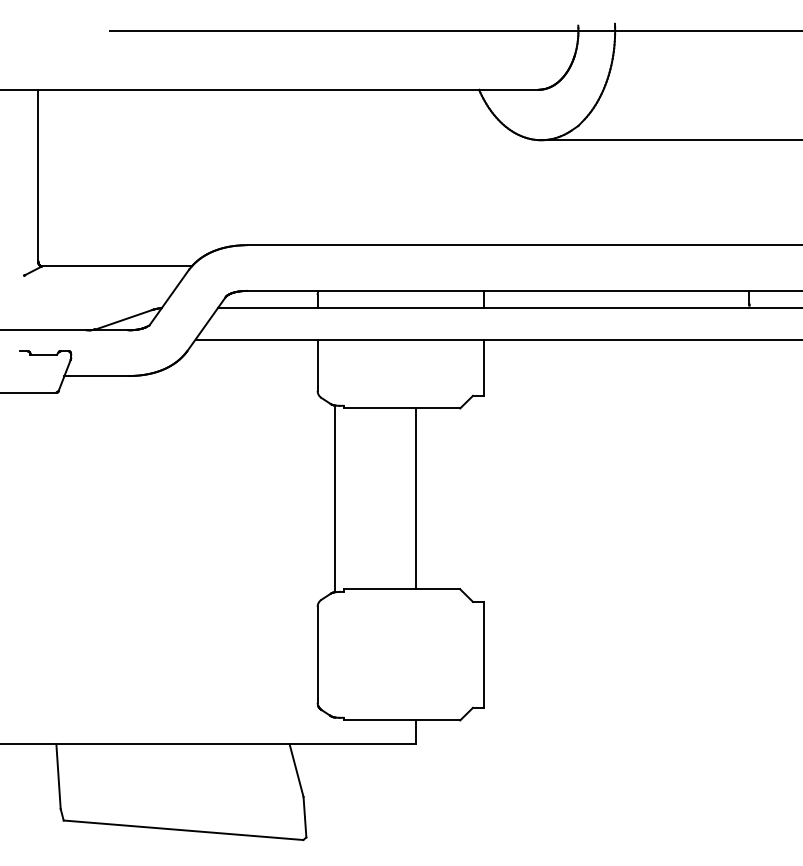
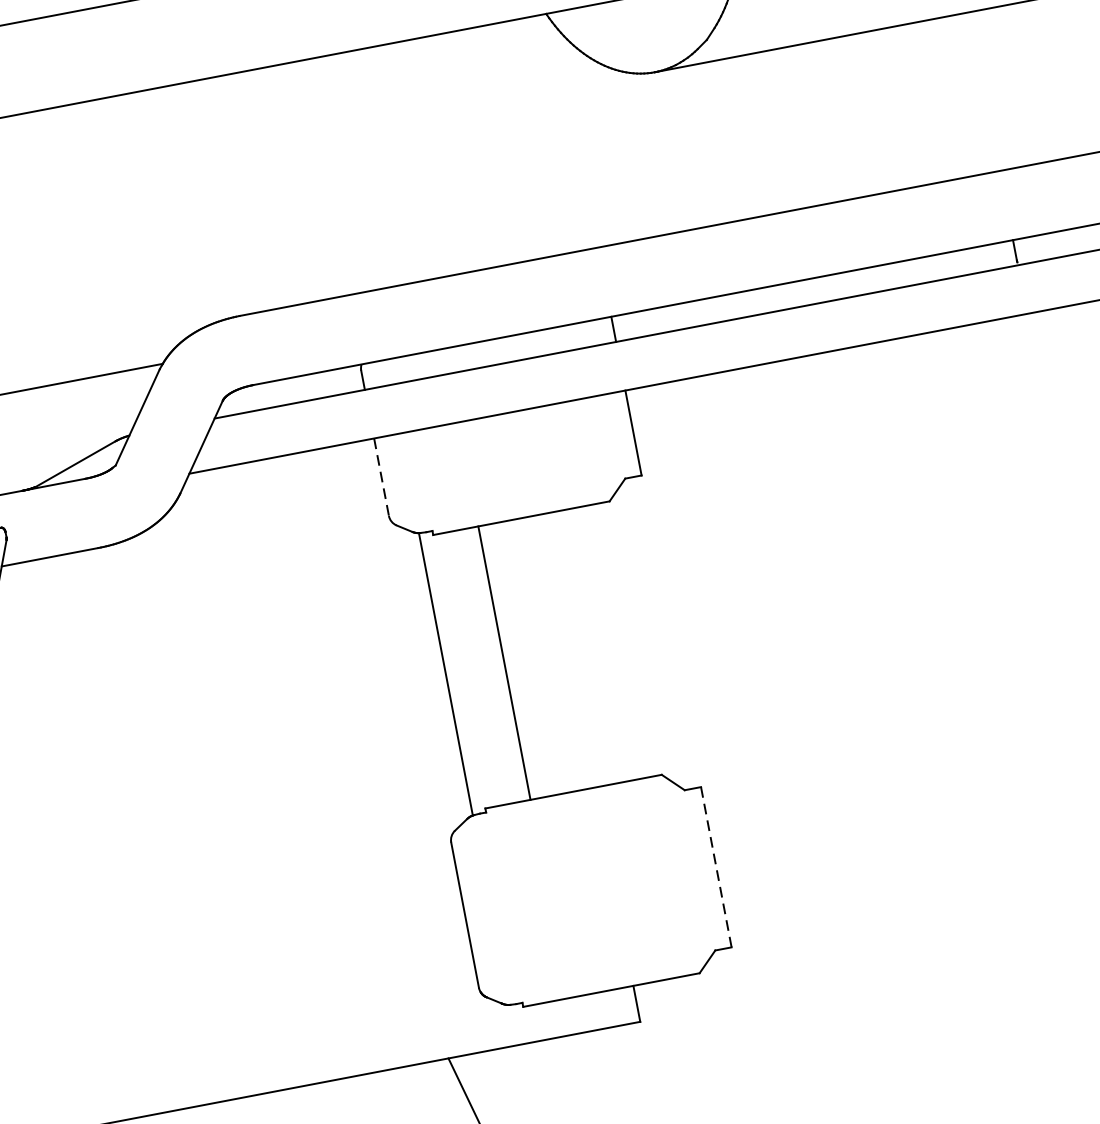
line: (317, 365) -> (381, 477), solid -> dashed
line: (416, 498) -> (504, 662), moved
line: (483, 654) -> (715, 866), solid -> dashed

